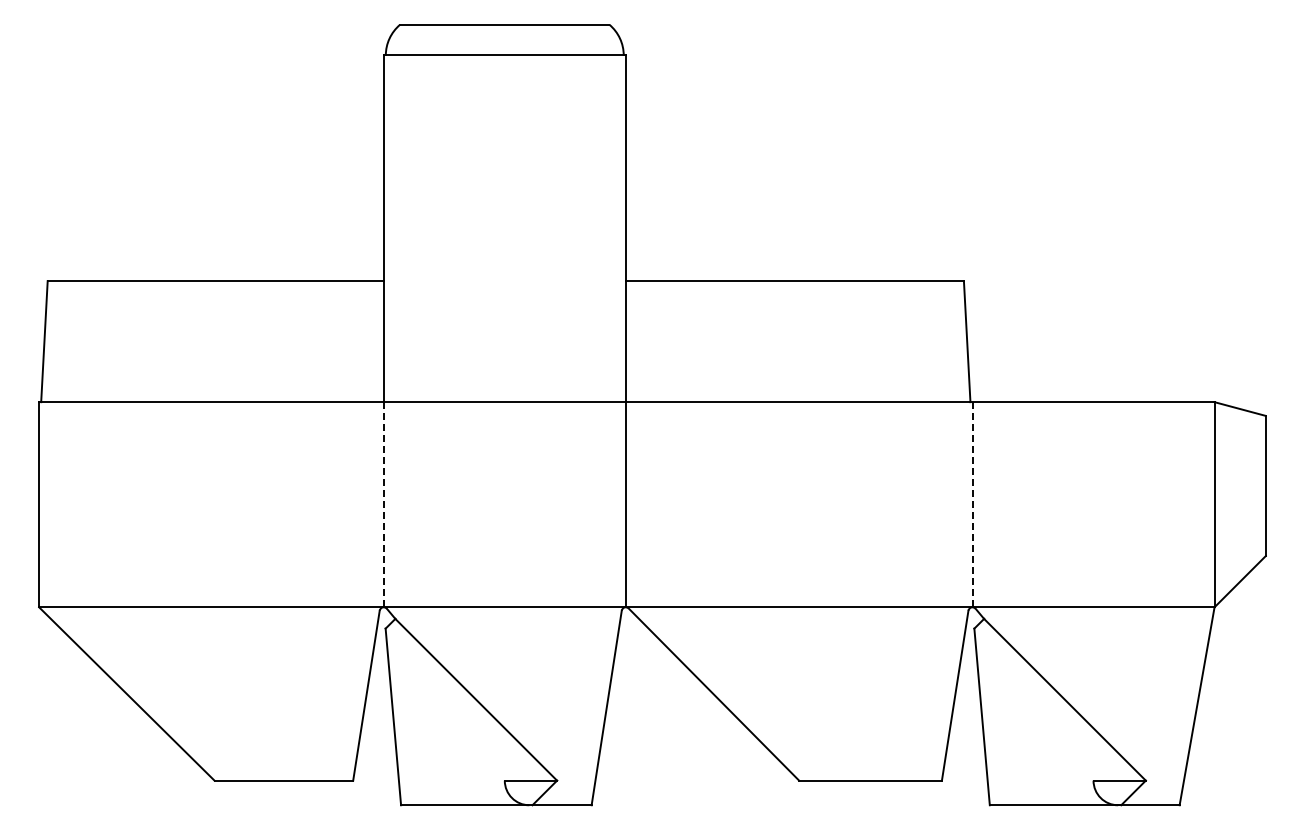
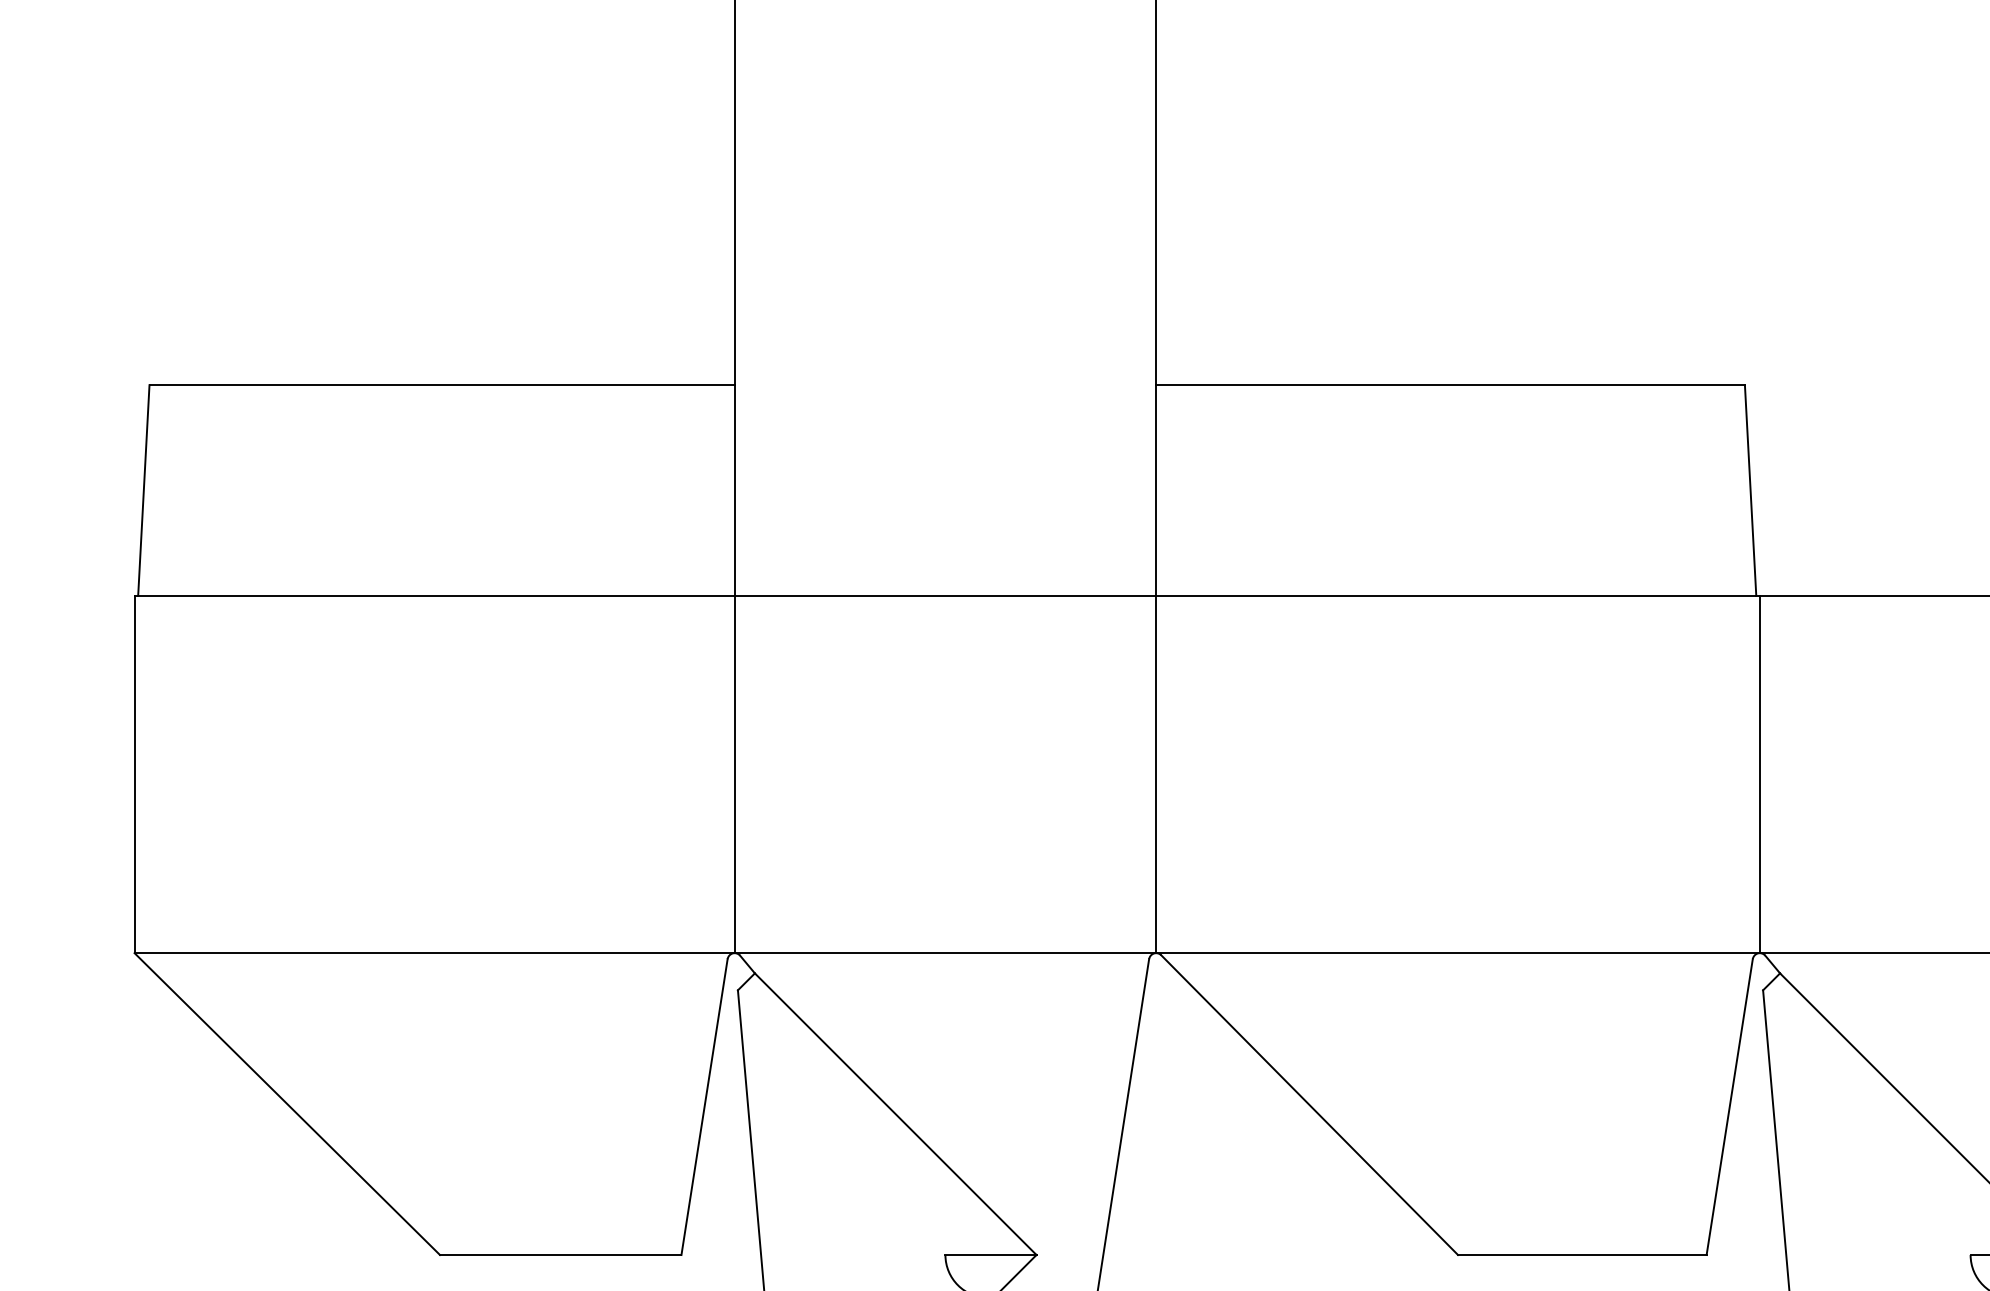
line: (383, 504) -> (734, 774), dashed -> solid
line: (972, 504) -> (1759, 774), dashed -> solid

